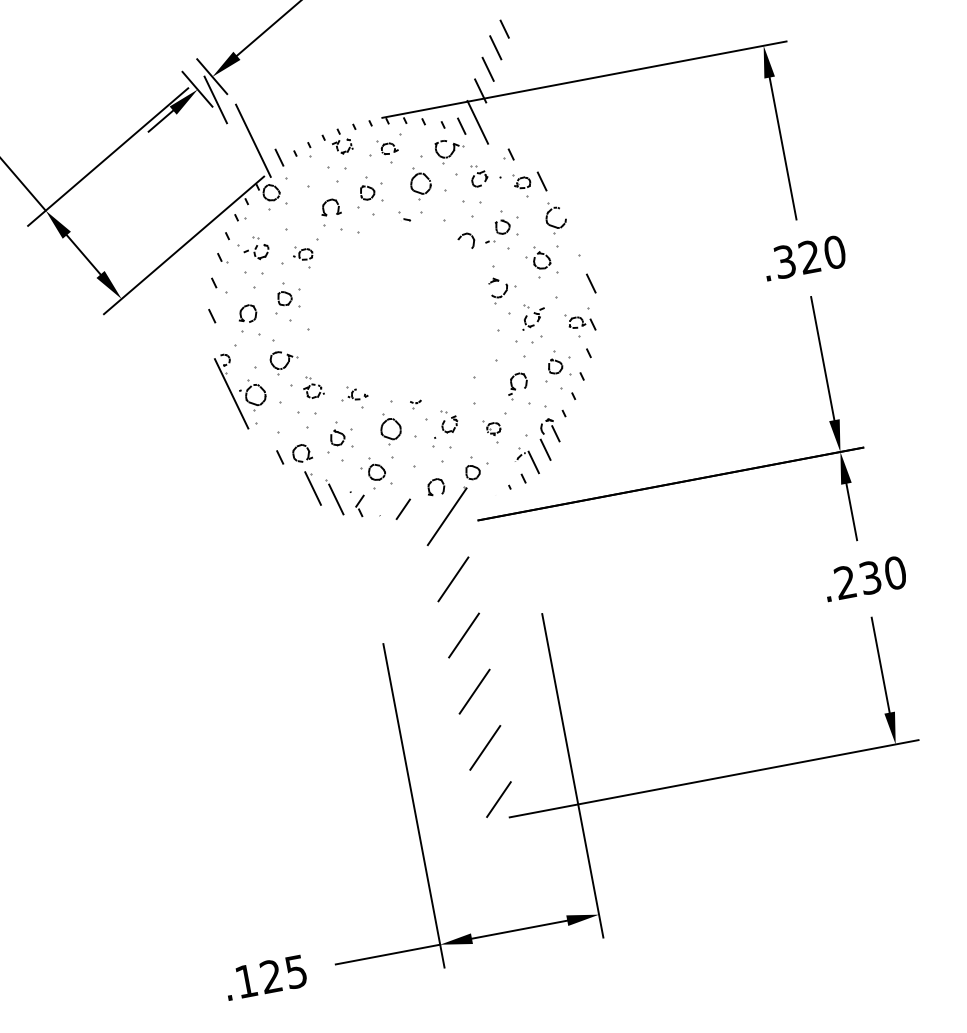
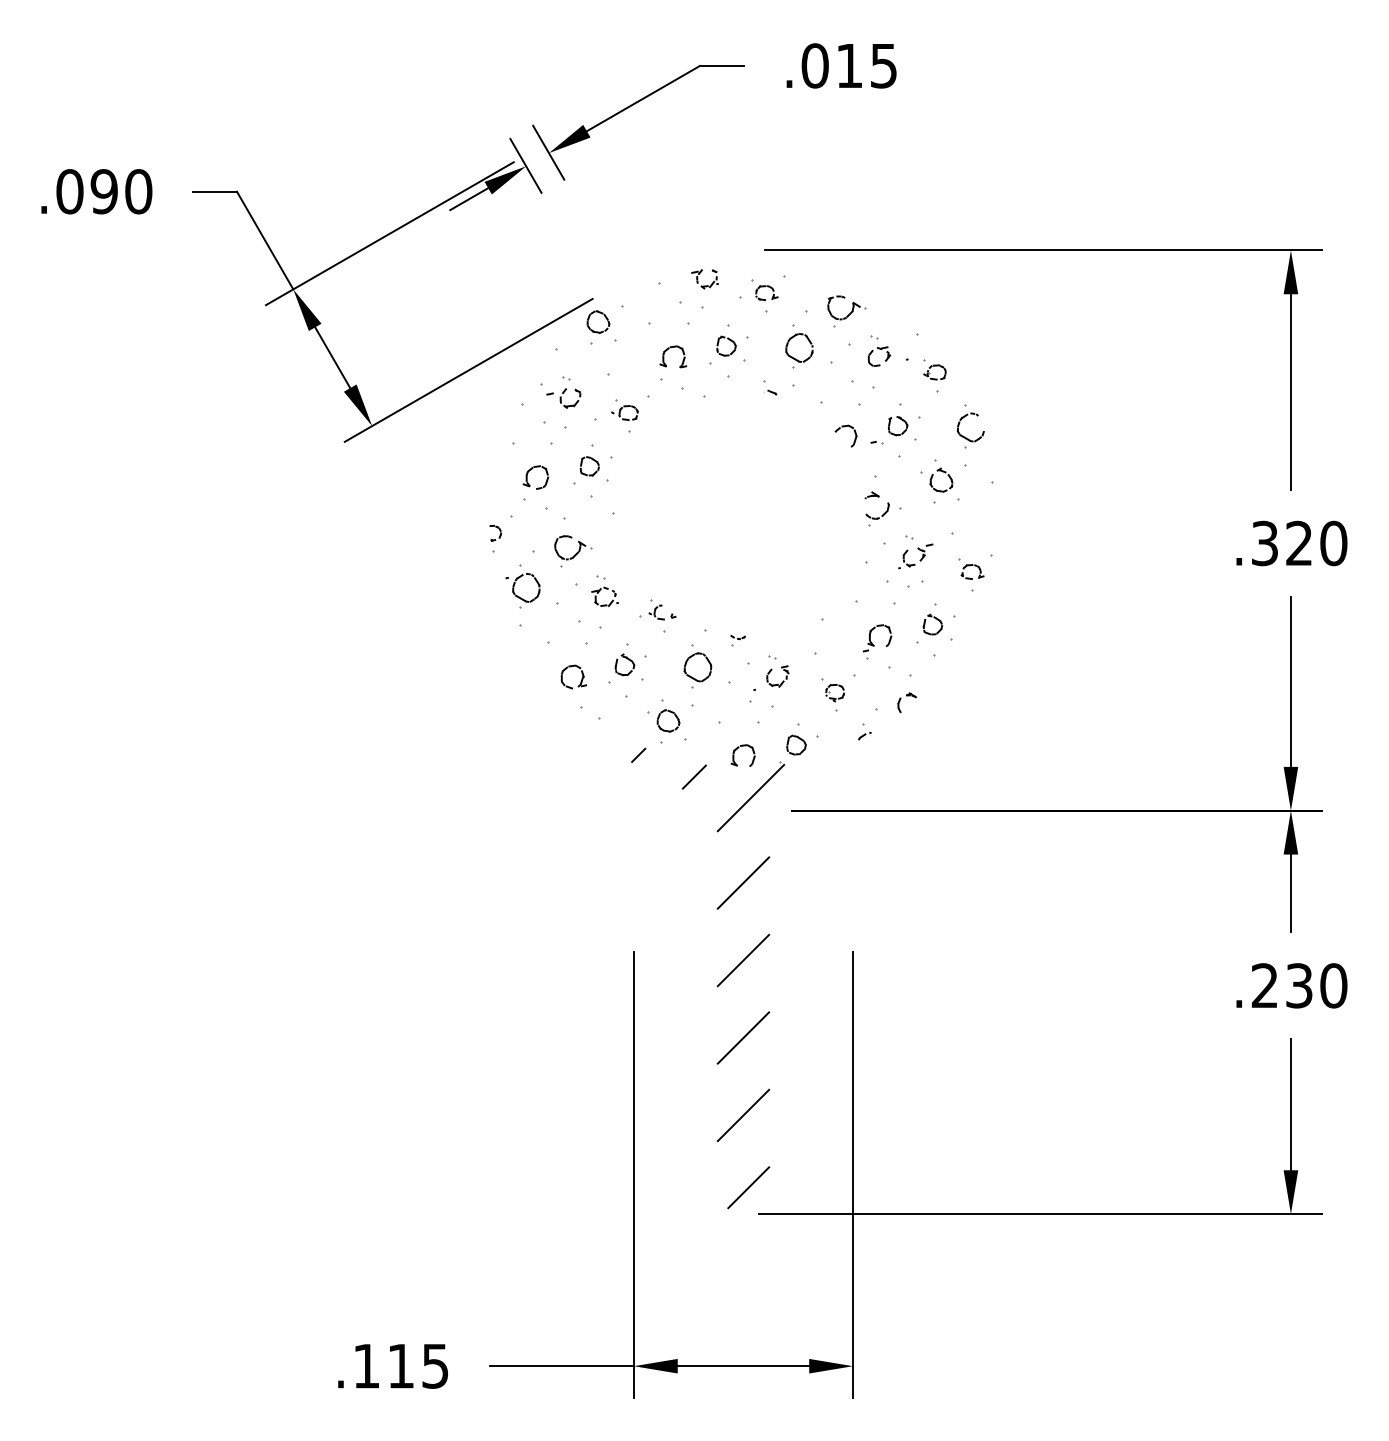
hatch: (395, 276) -> (742, 465), removed
text: (270, 976) -> (400, 1365), .125 -> .115

